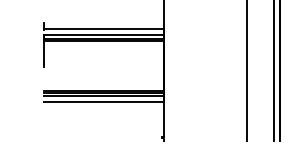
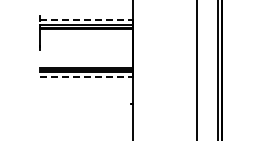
line: (104, 29) -> (86, 20), solid -> dashed
line: (104, 101) -> (86, 76), solid -> dashed

